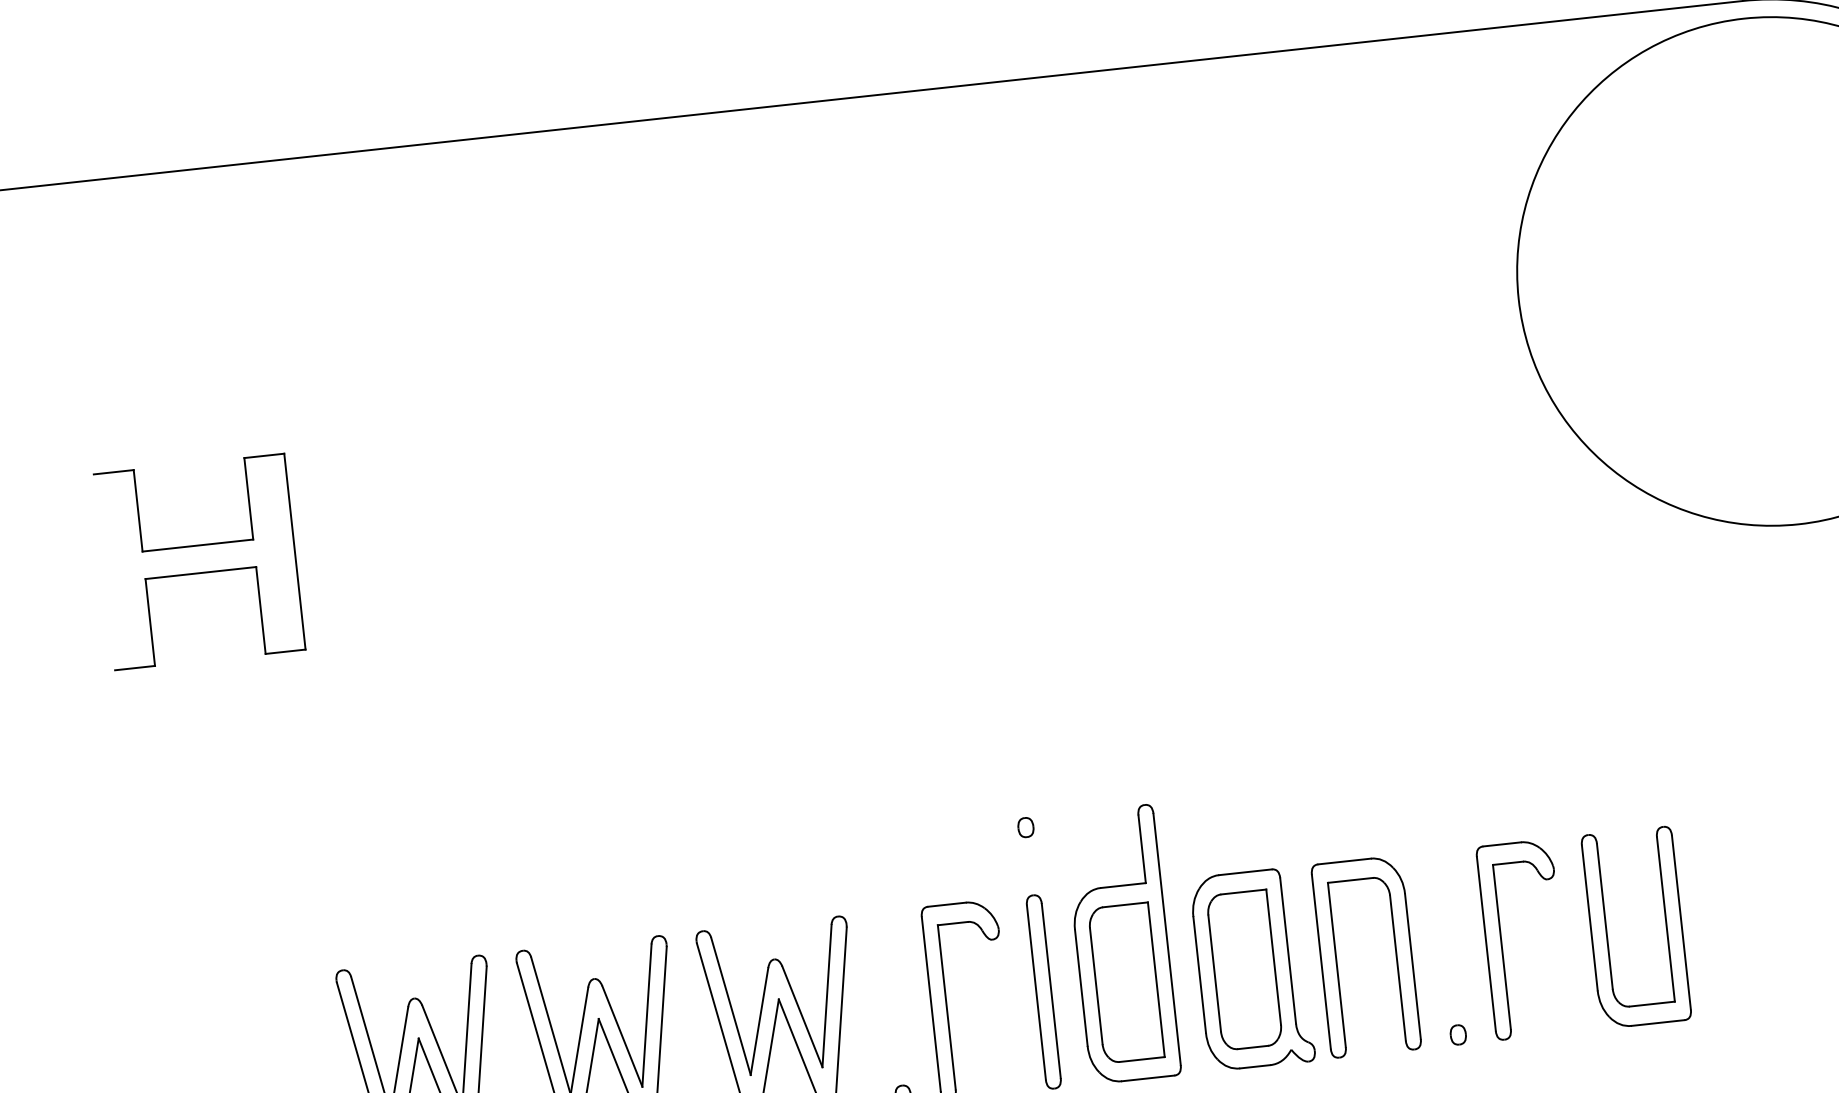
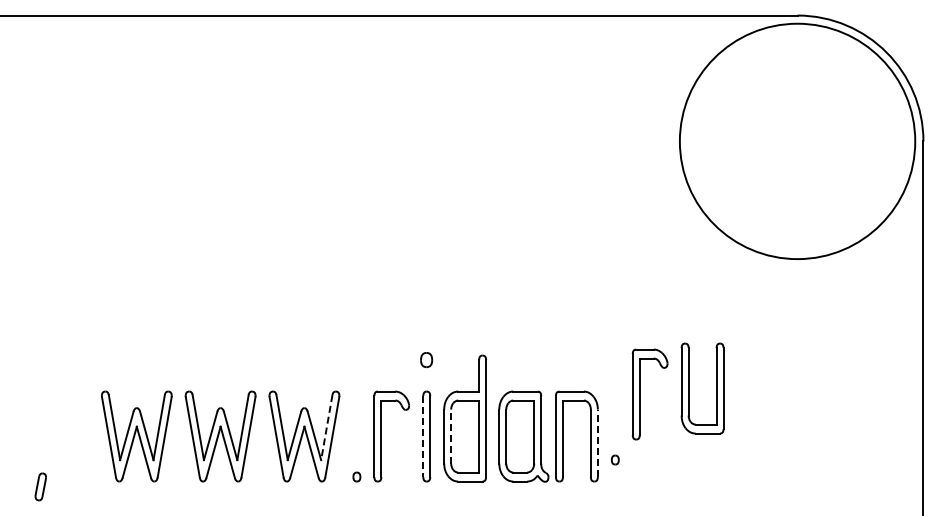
part: (198, 561) -> (59, 196), removed
part: (1025, 826) -> (426, 359), size x1.6
part: (1608, 930) -> (689, 388), moved
part: (1502, 941) -> (640, 394), moved
line: (1412, 967) -> (597, 443), solid -> dashed
line: (1096, 986) -> (451, 436), solid -> dashed
line: (1036, 992) -> (423, 436), solid -> dashed
line: (826, 998) -> (326, 428), solid -> dashed
part: (1458, 1033) -> (615, 459), moved

